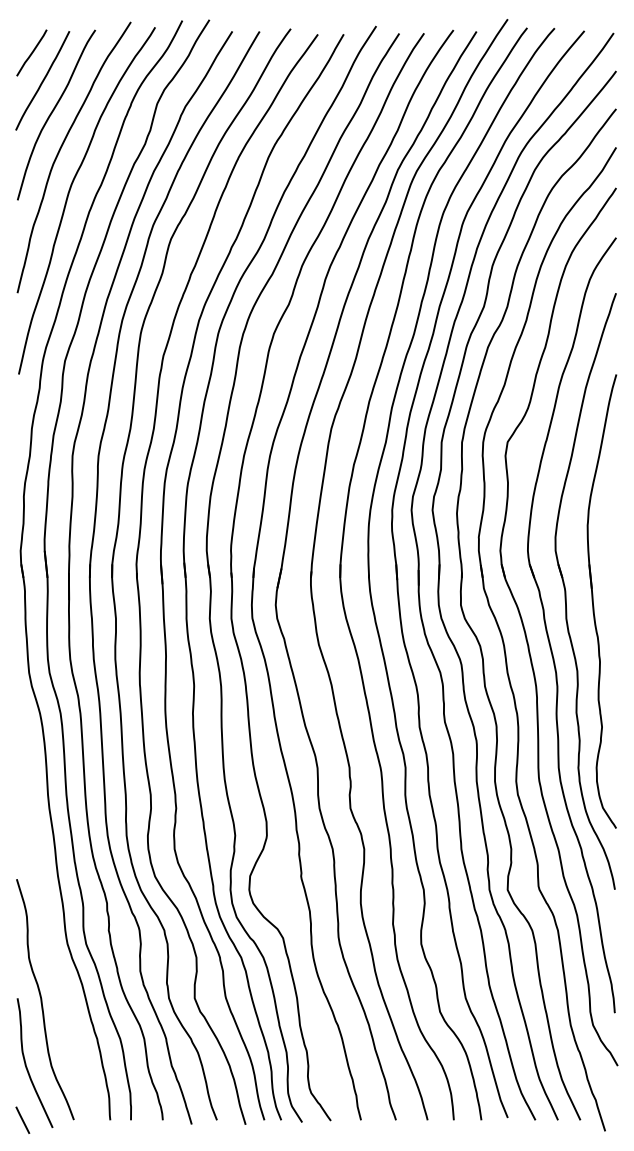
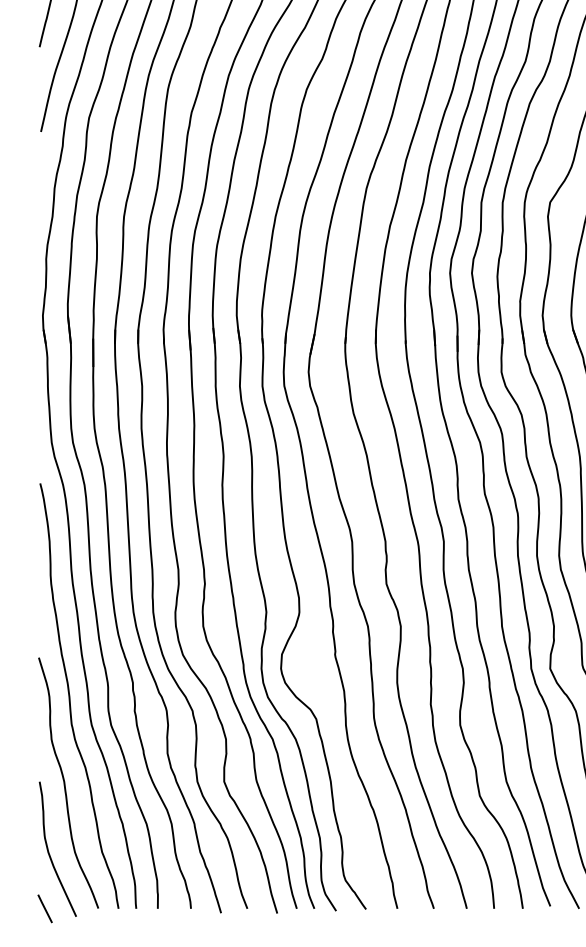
curve: (47, 917) -> (70, 697), added

